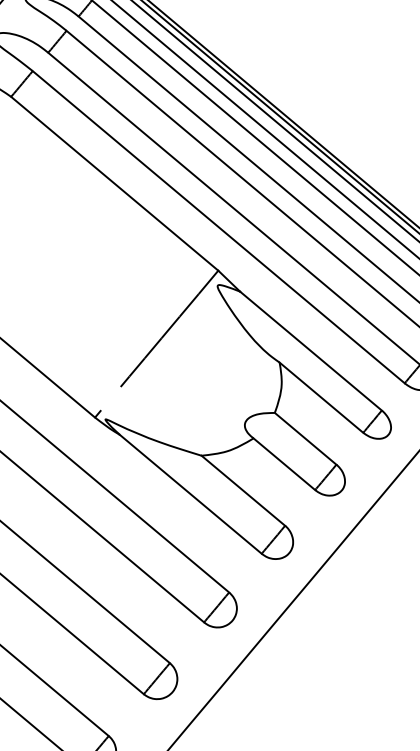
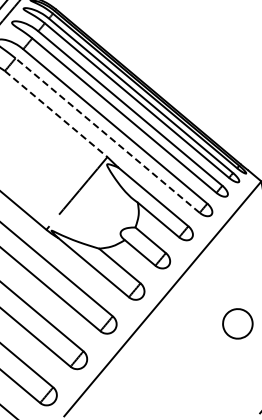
line: (115, 184) -> (56, 114), solid -> dashed
line: (218, 227) -> (107, 135), solid -> dashed

